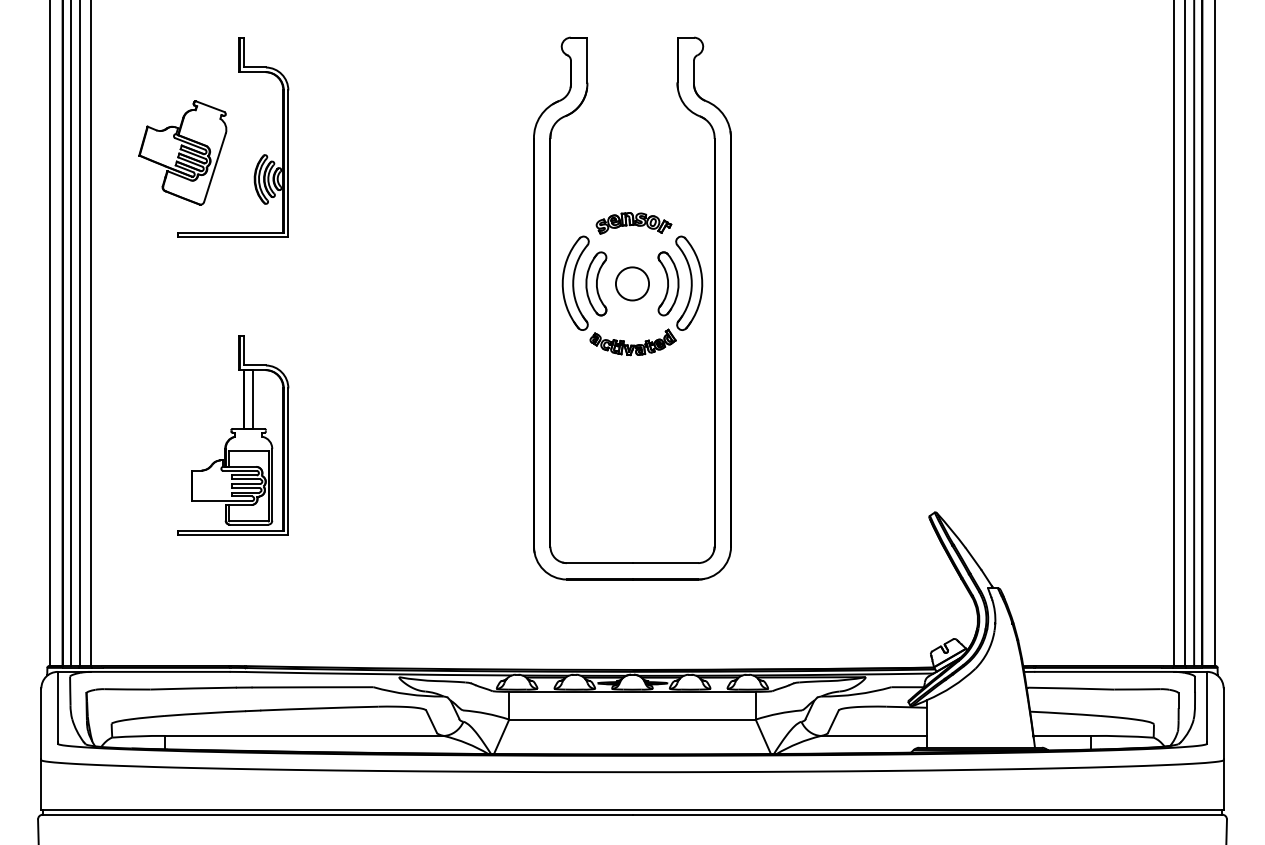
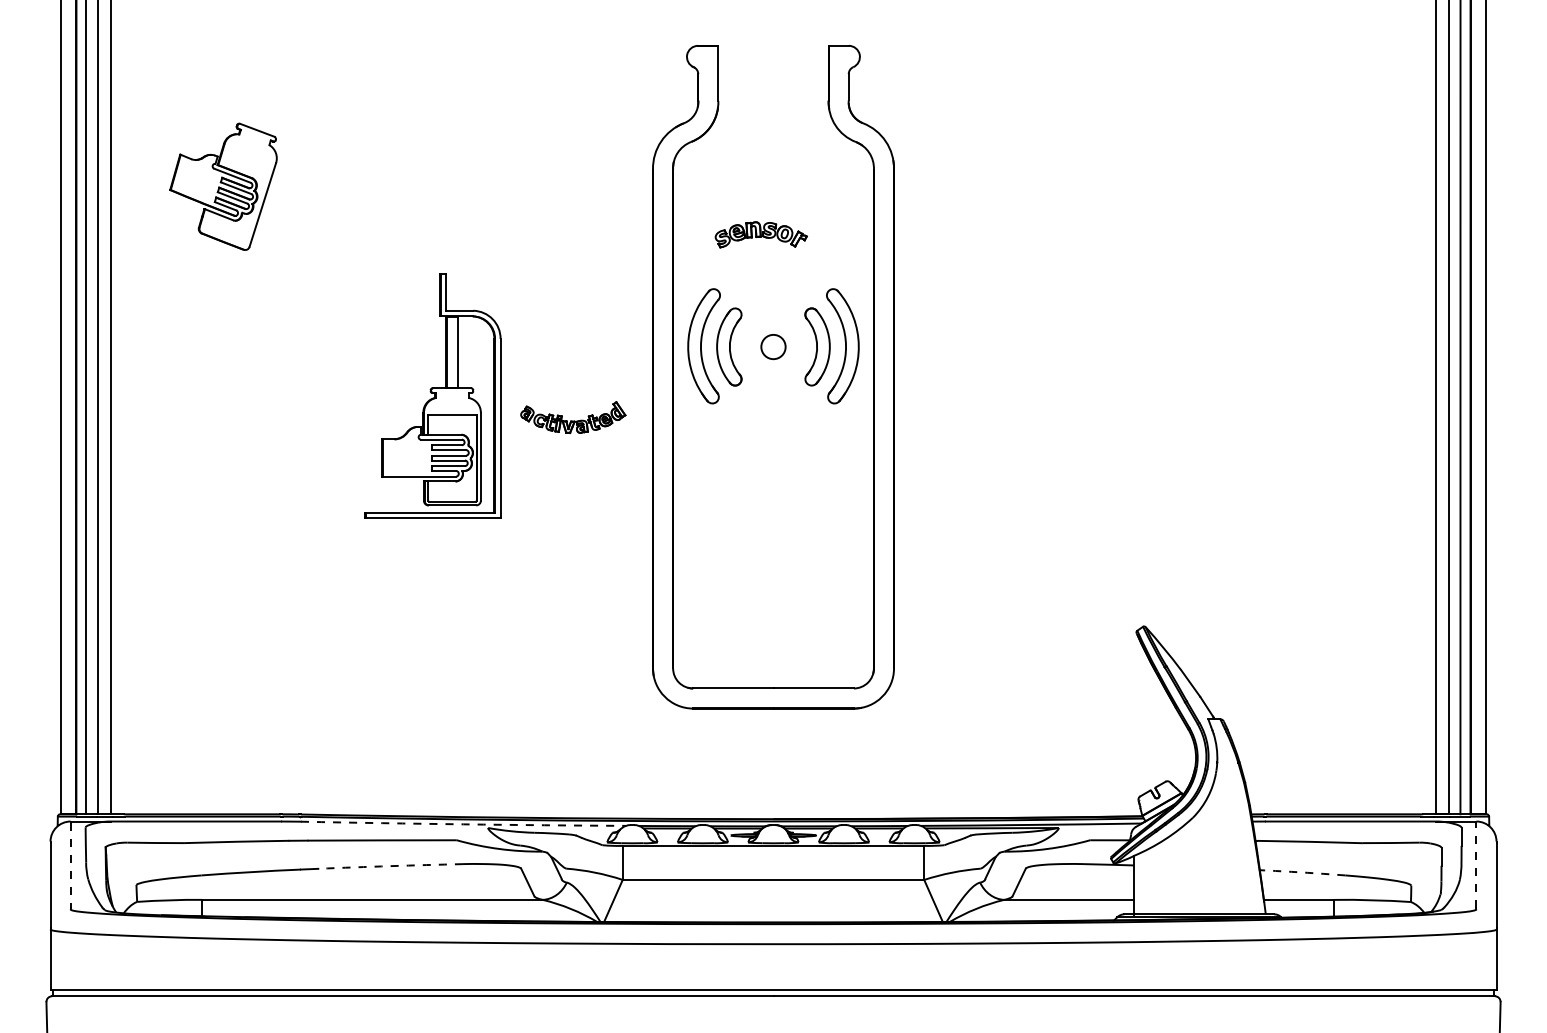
part: (261, 156) -> (319, 191), removed
part: (633, 223) -> (760, 234), moved
circle: (632, 283) -> (773, 346), size x0.6
part: (633, 342) -> (573, 417), moved
part: (232, 434) -> (432, 395), moved
arc: (379, 674) -> (463, 824), solid -> dashed
line: (57, 707) -> (70, 865), solid -> dashed
line: (1207, 707) -> (1476, 865), solid -> dashed
arc: (319, 708) -> (390, 866), solid -> dashed
arc: (1065, 713) -> (1302, 872), solid -> dashed

